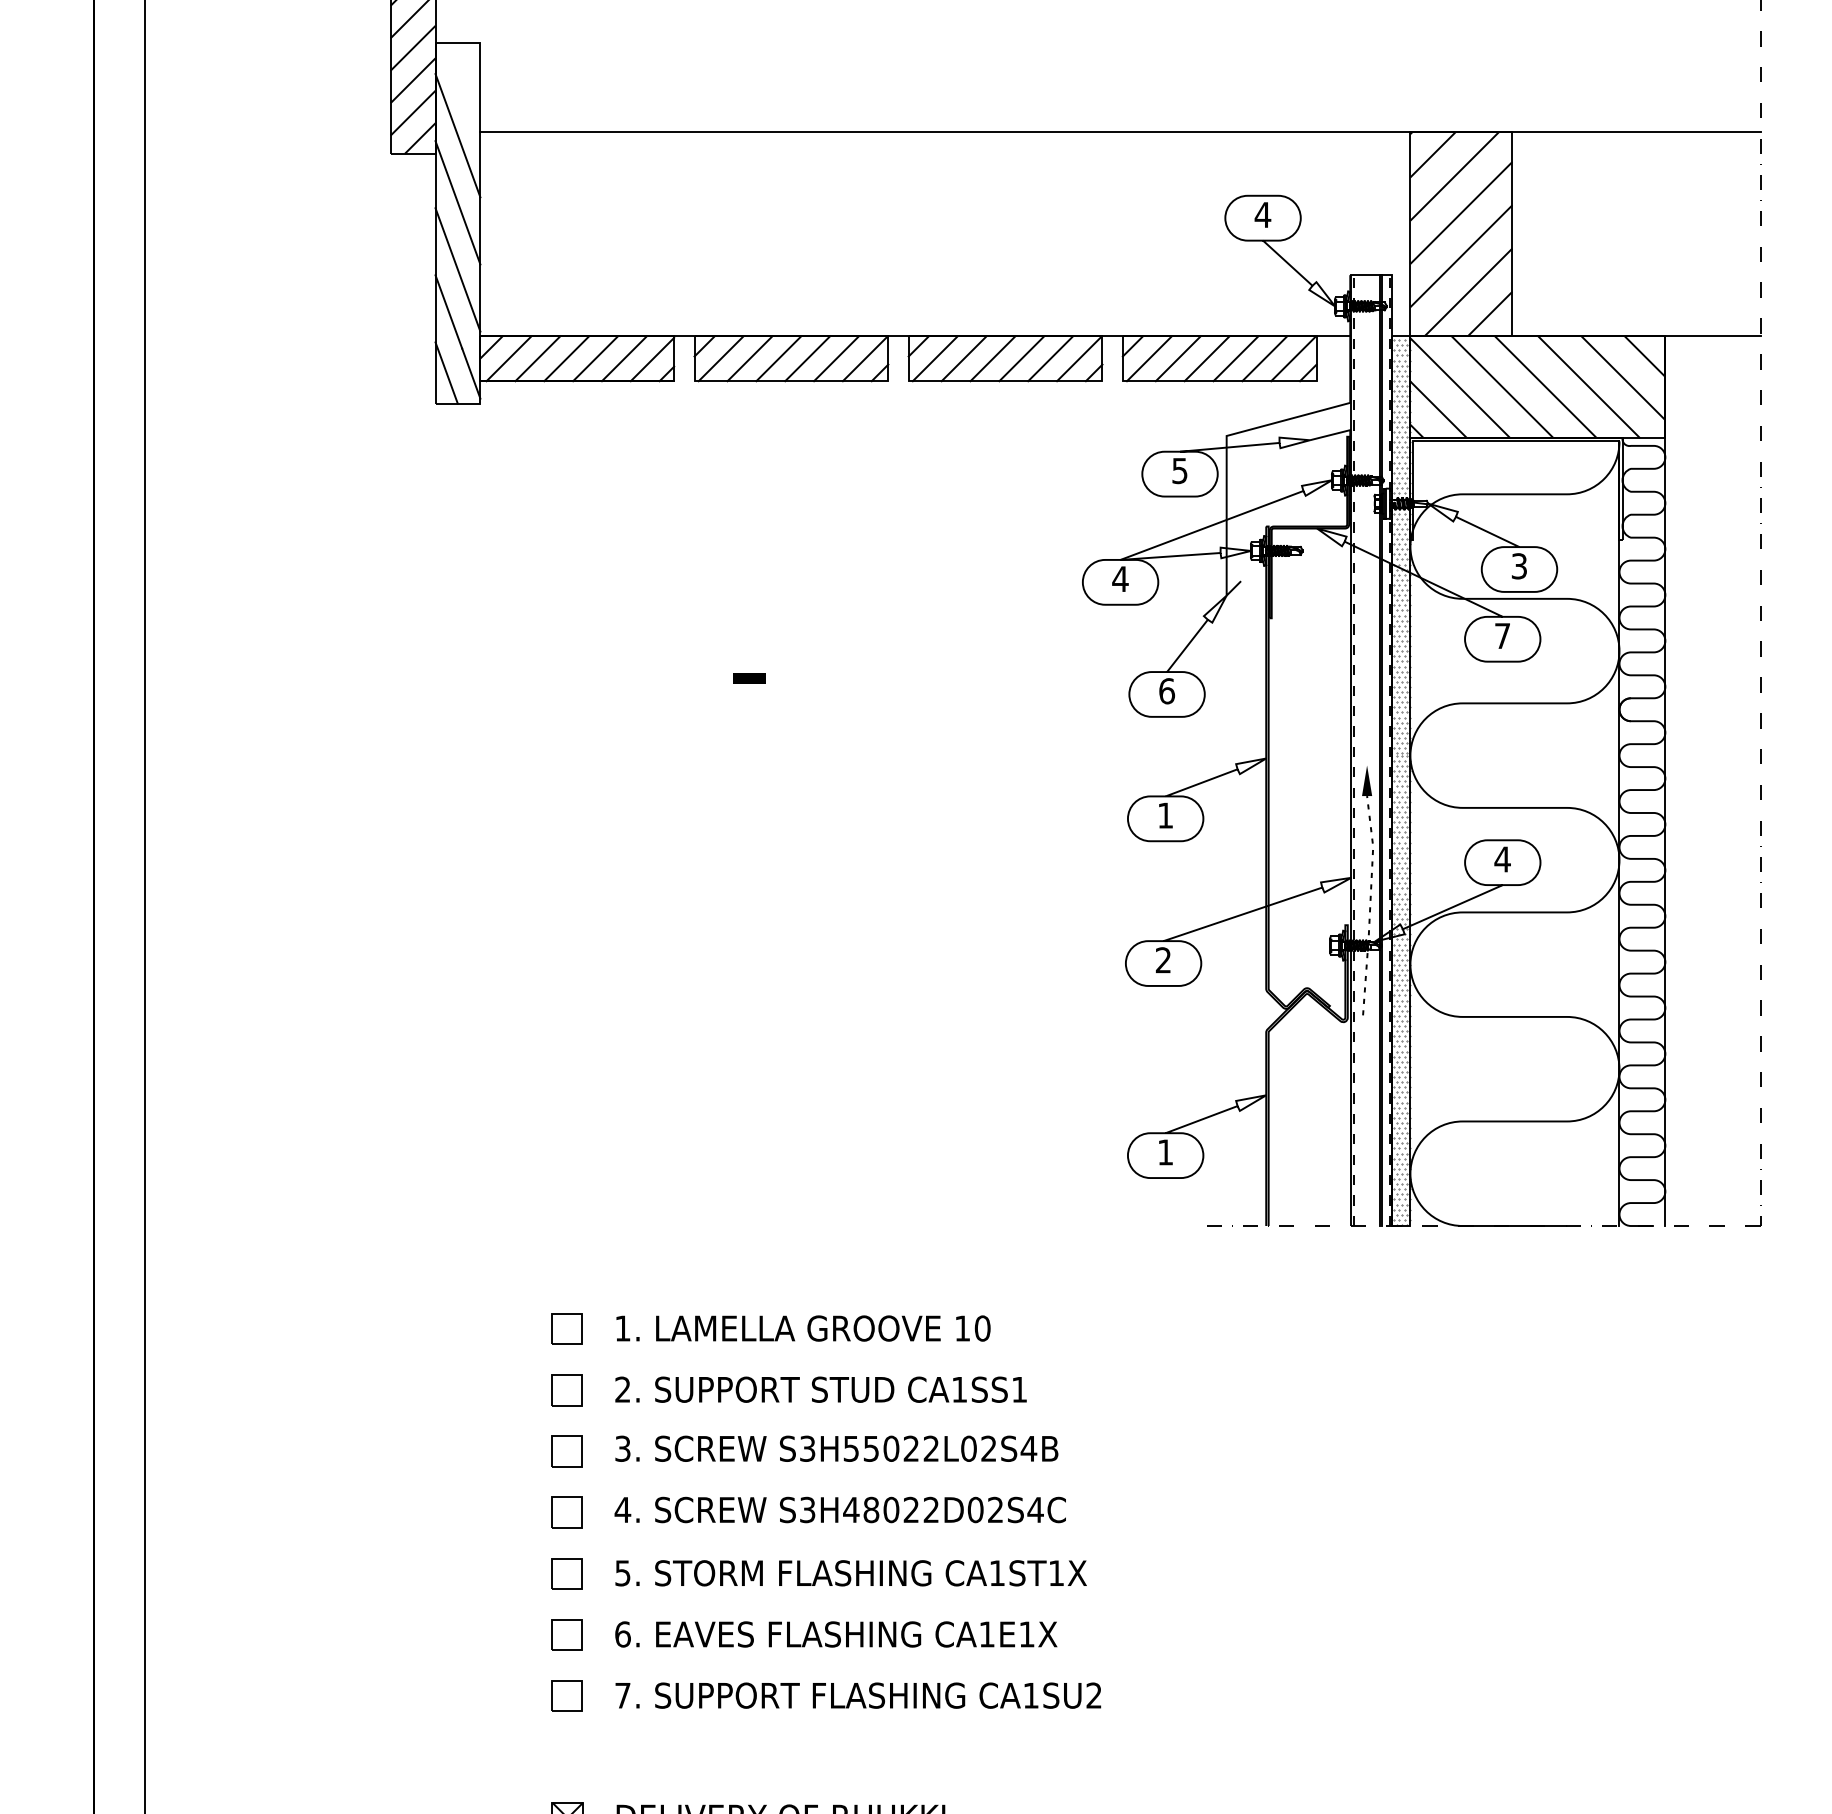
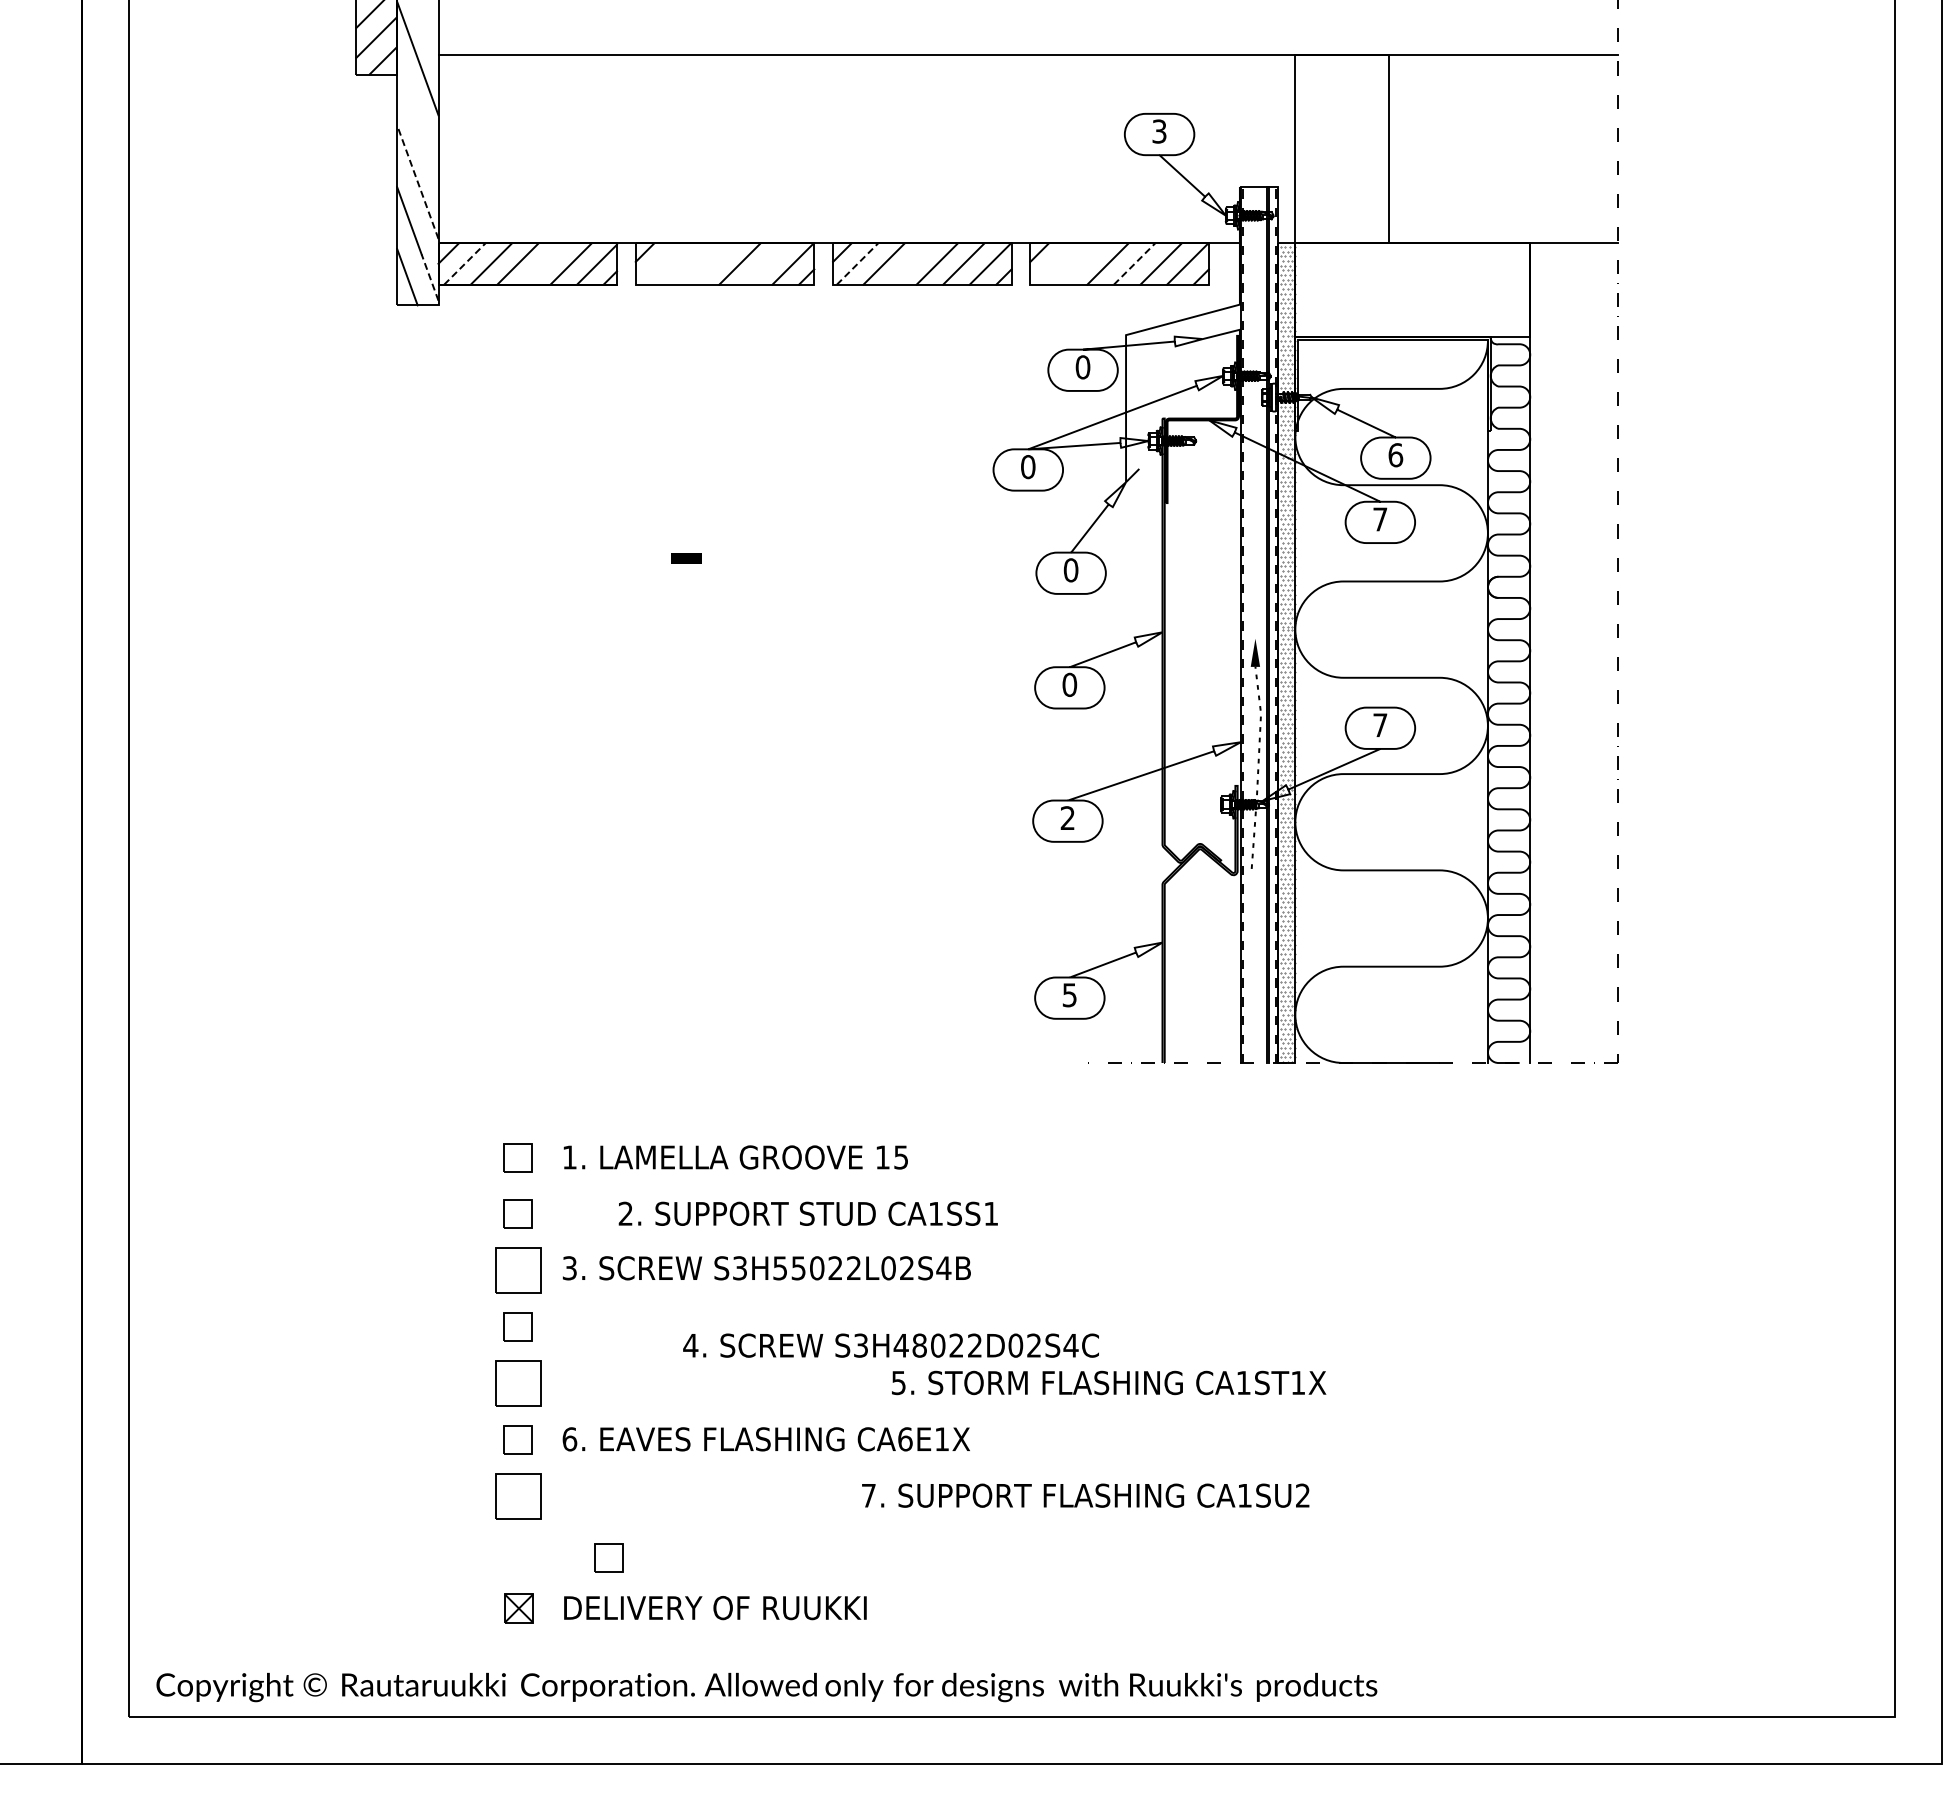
line: (457, 203) -> (417, 120), removed
text: (1262, 214) -> (1159, 131), 4 -> 3
hatch: (1461, 234) -> (1342, 149), removed
line: (457, 269) -> (417, 181), solid -> dashed
line: (509, 358) -> (465, 263), solid -> dashed
line: (595, 358) -> (544, 263), removed
line: (720, 358) -> (659, 263), removed
line: (749, 358) -> (686, 263), removed
line: (778, 358) -> (713, 263), removed
line: (836, 358) -> (766, 263), removed
line: (935, 358) -> (857, 263), solid -> dashed
line: (992, 358) -> (910, 263), removed
line: (1149, 358) -> (1054, 263), removed
line: (1178, 358) -> (1081, 263), removed
line: (1235, 358) -> (1134, 263), solid -> dashed
line: (471, 373) -> (430, 277), solid -> dashed
hatch: (1537, 387) -> (1412, 290), removed
text: (1179, 471) -> (1082, 367), 5 -> 0
text: (1519, 566) -> (1395, 455), 3 -> 6
text: (1119, 579) -> (1027, 467), 4 -> 0
text: (1166, 691) -> (1070, 570), 6 -> 0
text: (1165, 815) -> (1069, 684), 1 -> 0
text: (1501, 858) -> (1379, 724), 4 -> 7
text: (1165, 1152) -> (1069, 995), 1 -> 5
text: (982, 1328) -> (901, 1157), 10 -> 15
text: (820, 1389) -> (807, 1213), moved
part: (566, 1451) -> (517, 1270), size x1.6
text: (839, 1509) -> (890, 1345), moved
text: (851, 1572) -> (1109, 1382), moved
part: (566, 1573) -> (517, 1383), size x1.6
text: (987, 1634) -> (905, 1439), CA1E1X -> CA6E1X
part: (566, 1695) -> (517, 1495), size x1.6
text: (858, 1695) -> (1085, 1495), moved
part: (664, 1762) -> (608, 1557), added

